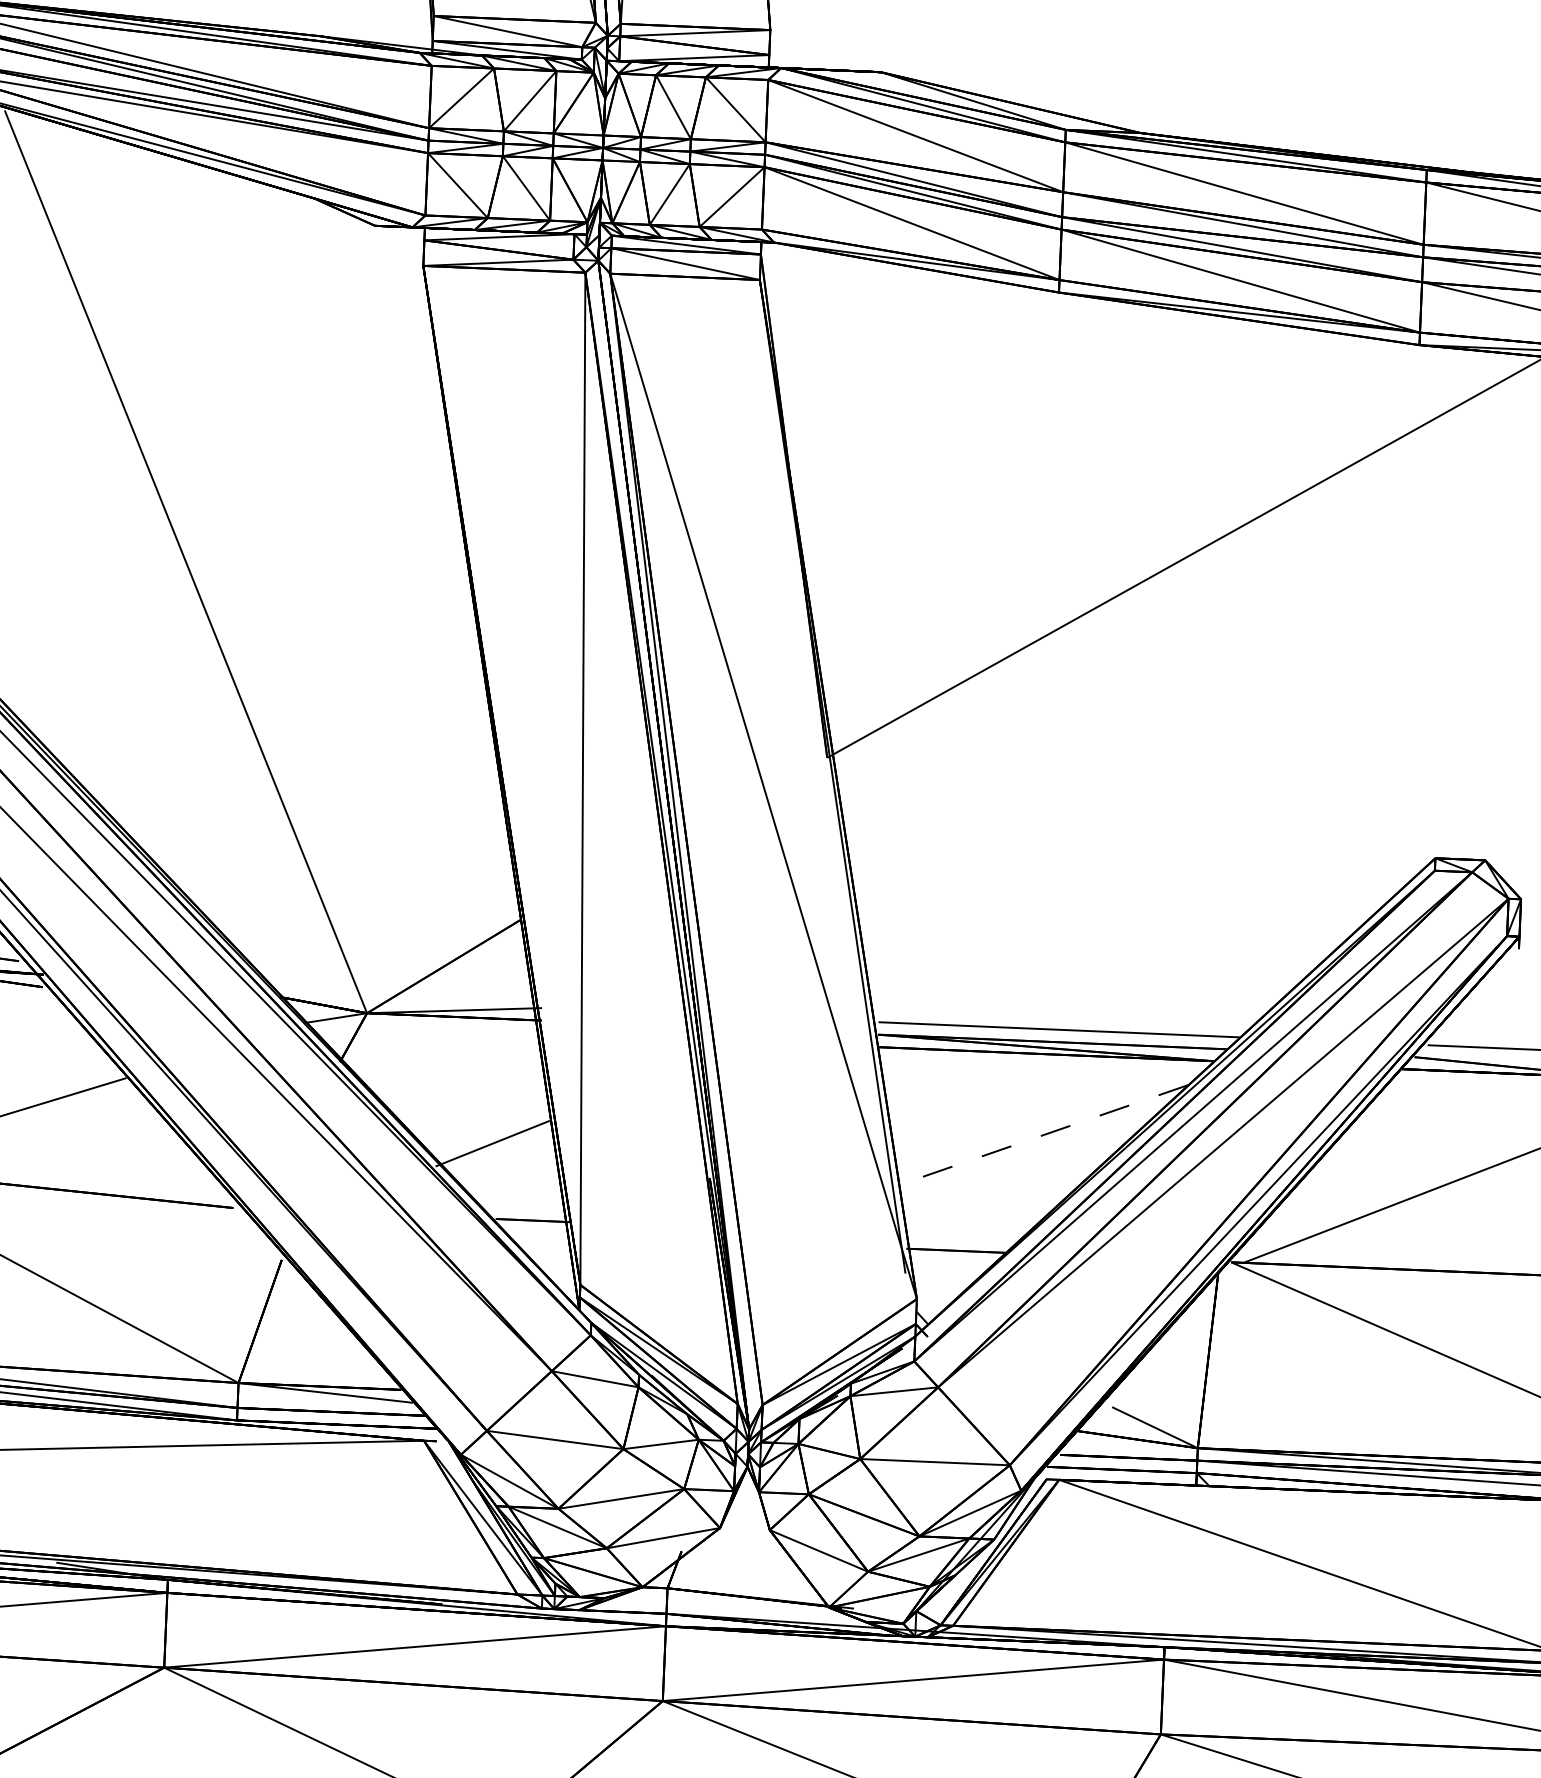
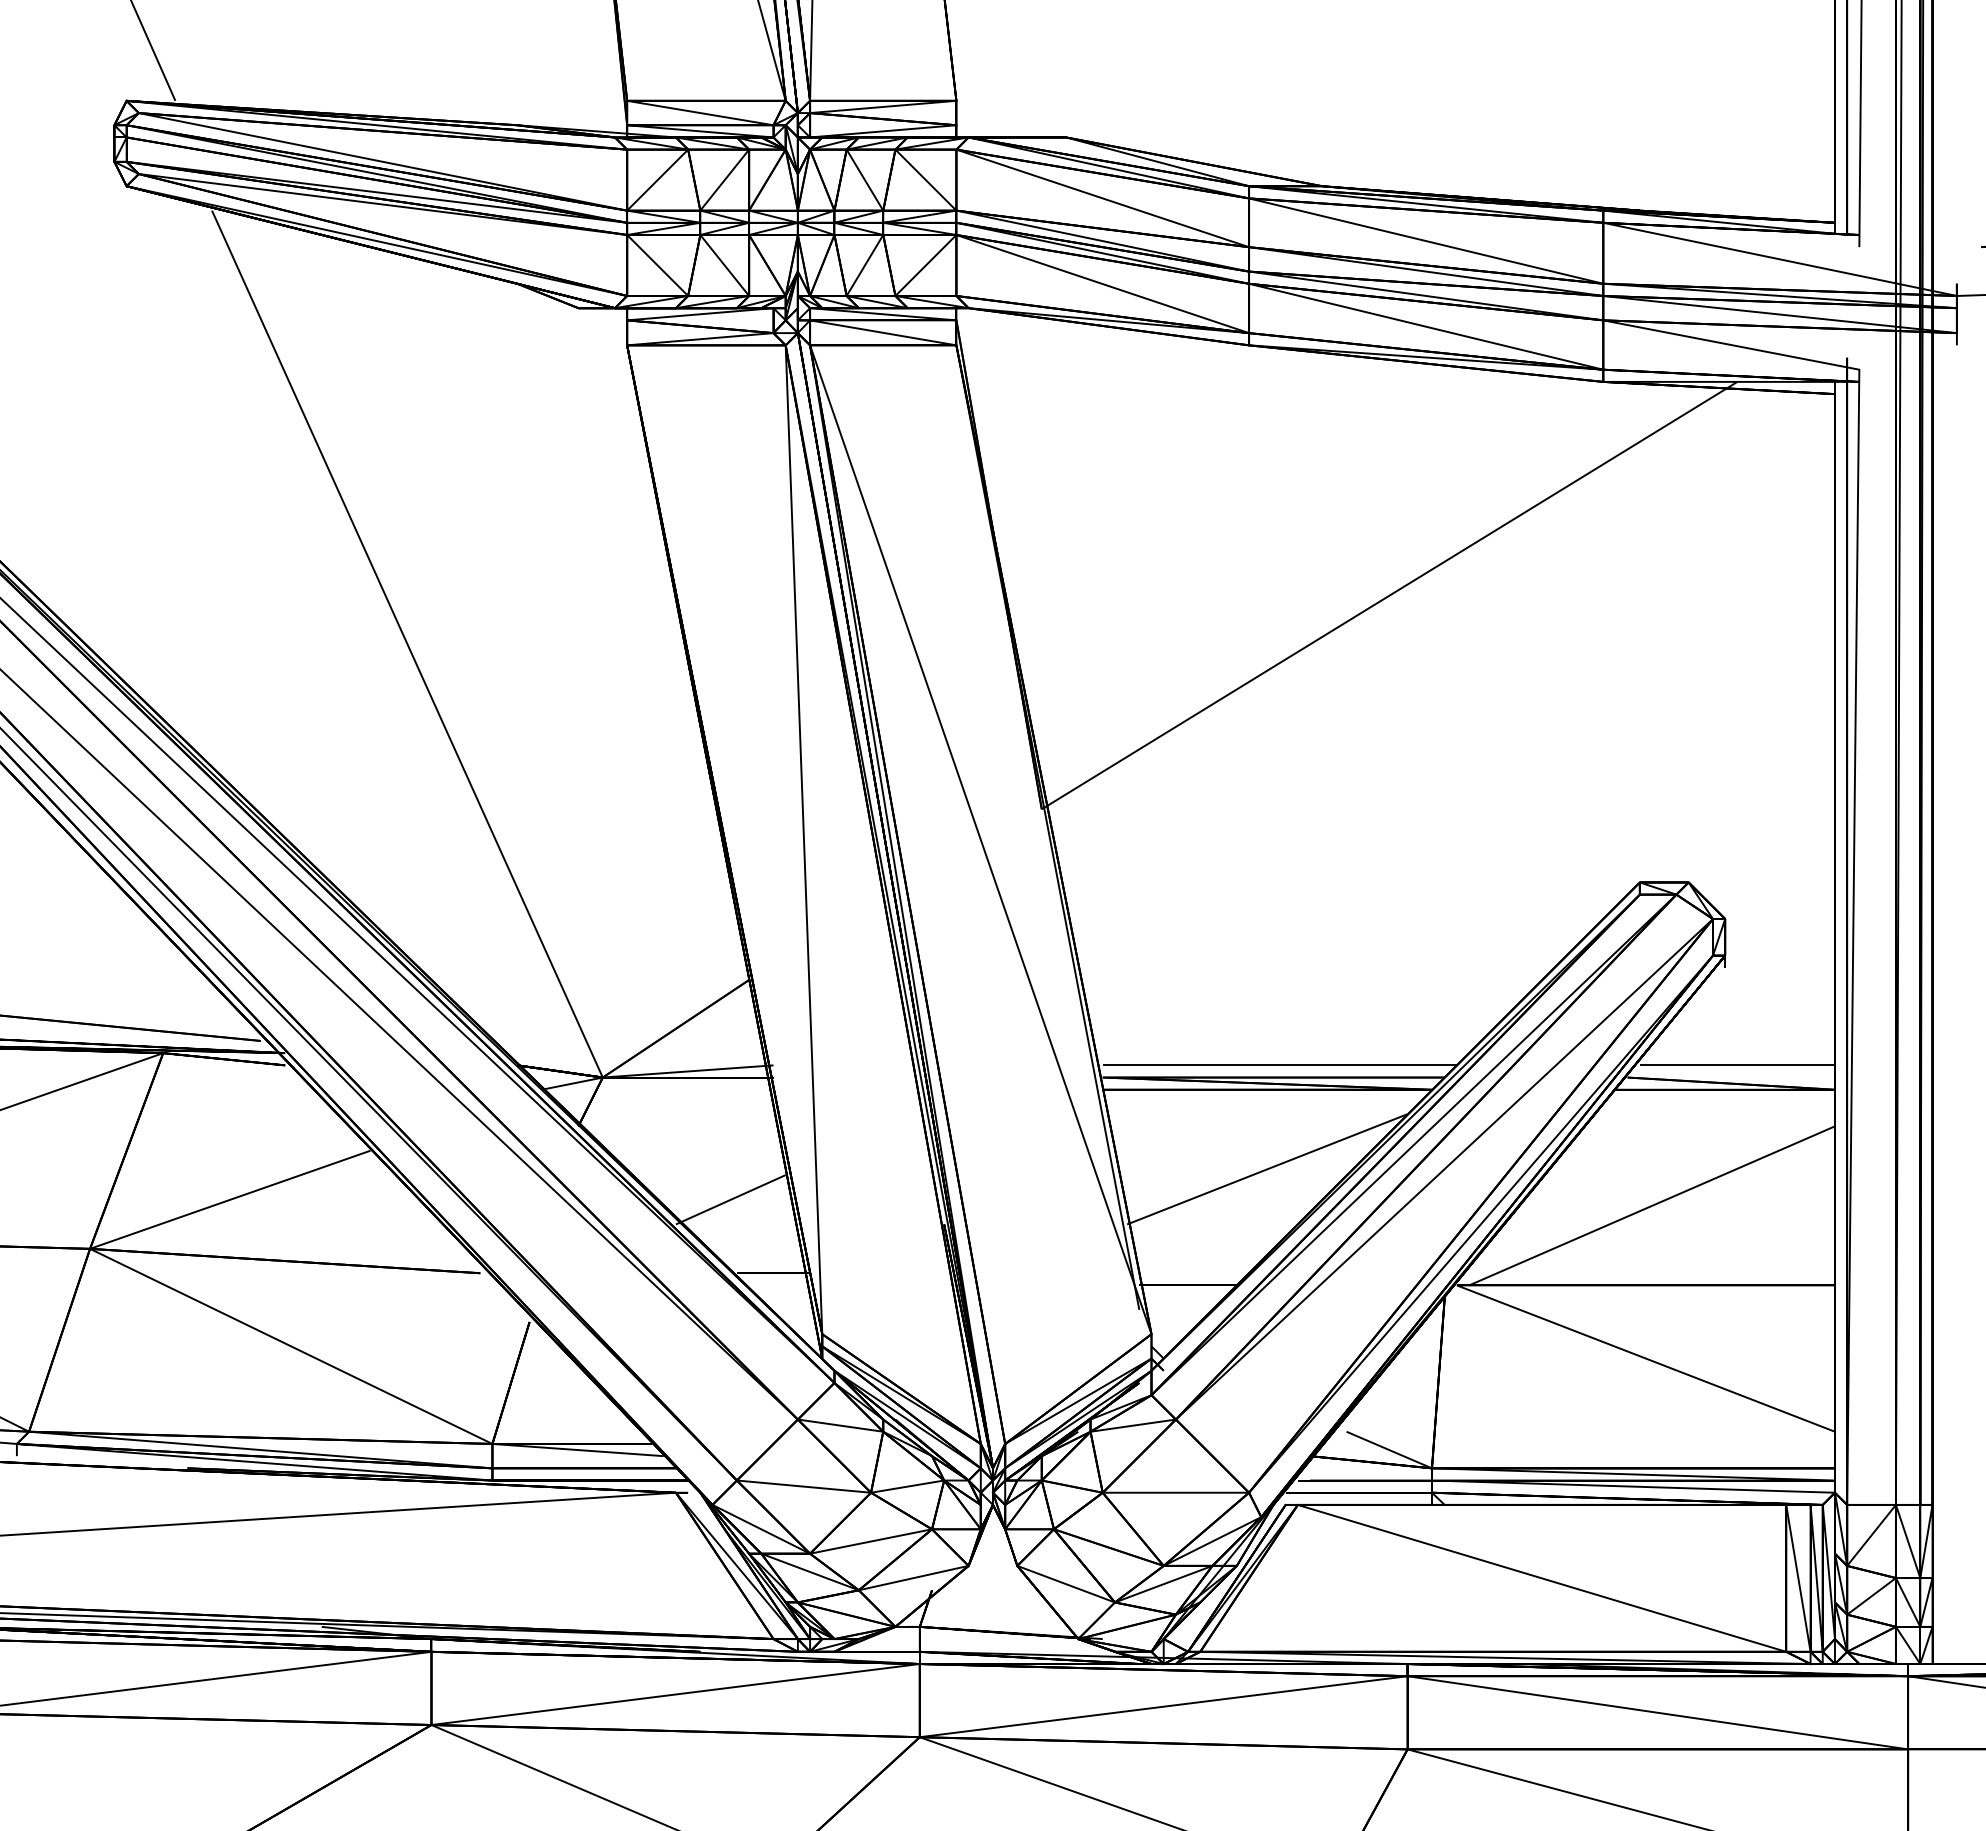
line: (1042, 1135) -> (1267, 1169), dashed -> solid

